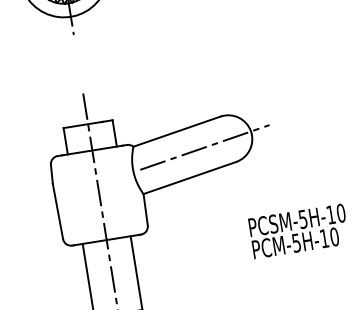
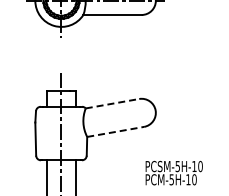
line: (178, 131) -> (113, 103), solid -> dashed
line: (205, 147) -> (127, 115), removed
line: (189, 177) -> (115, 131), solid -> dashed

